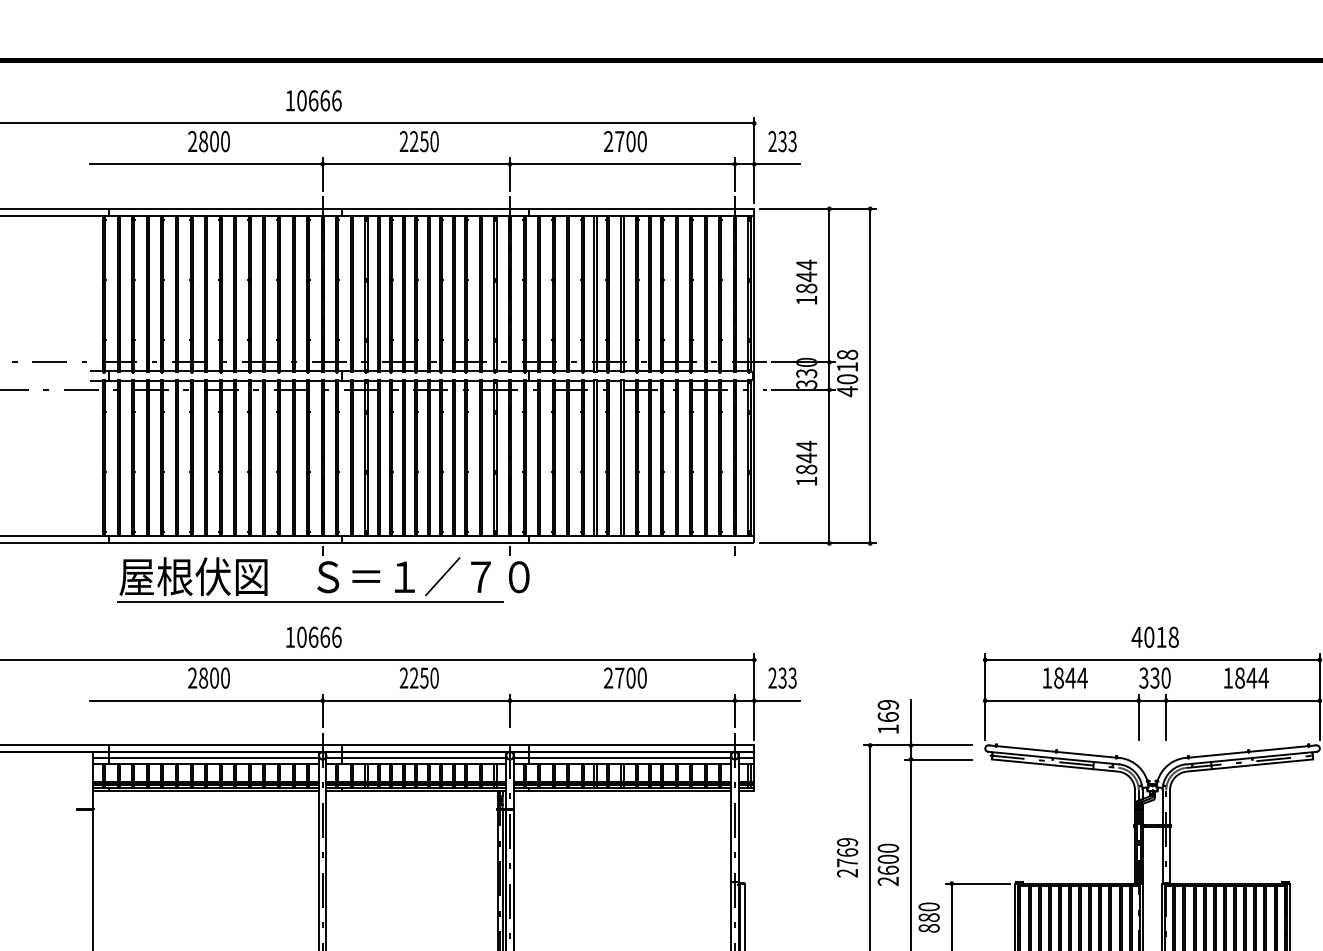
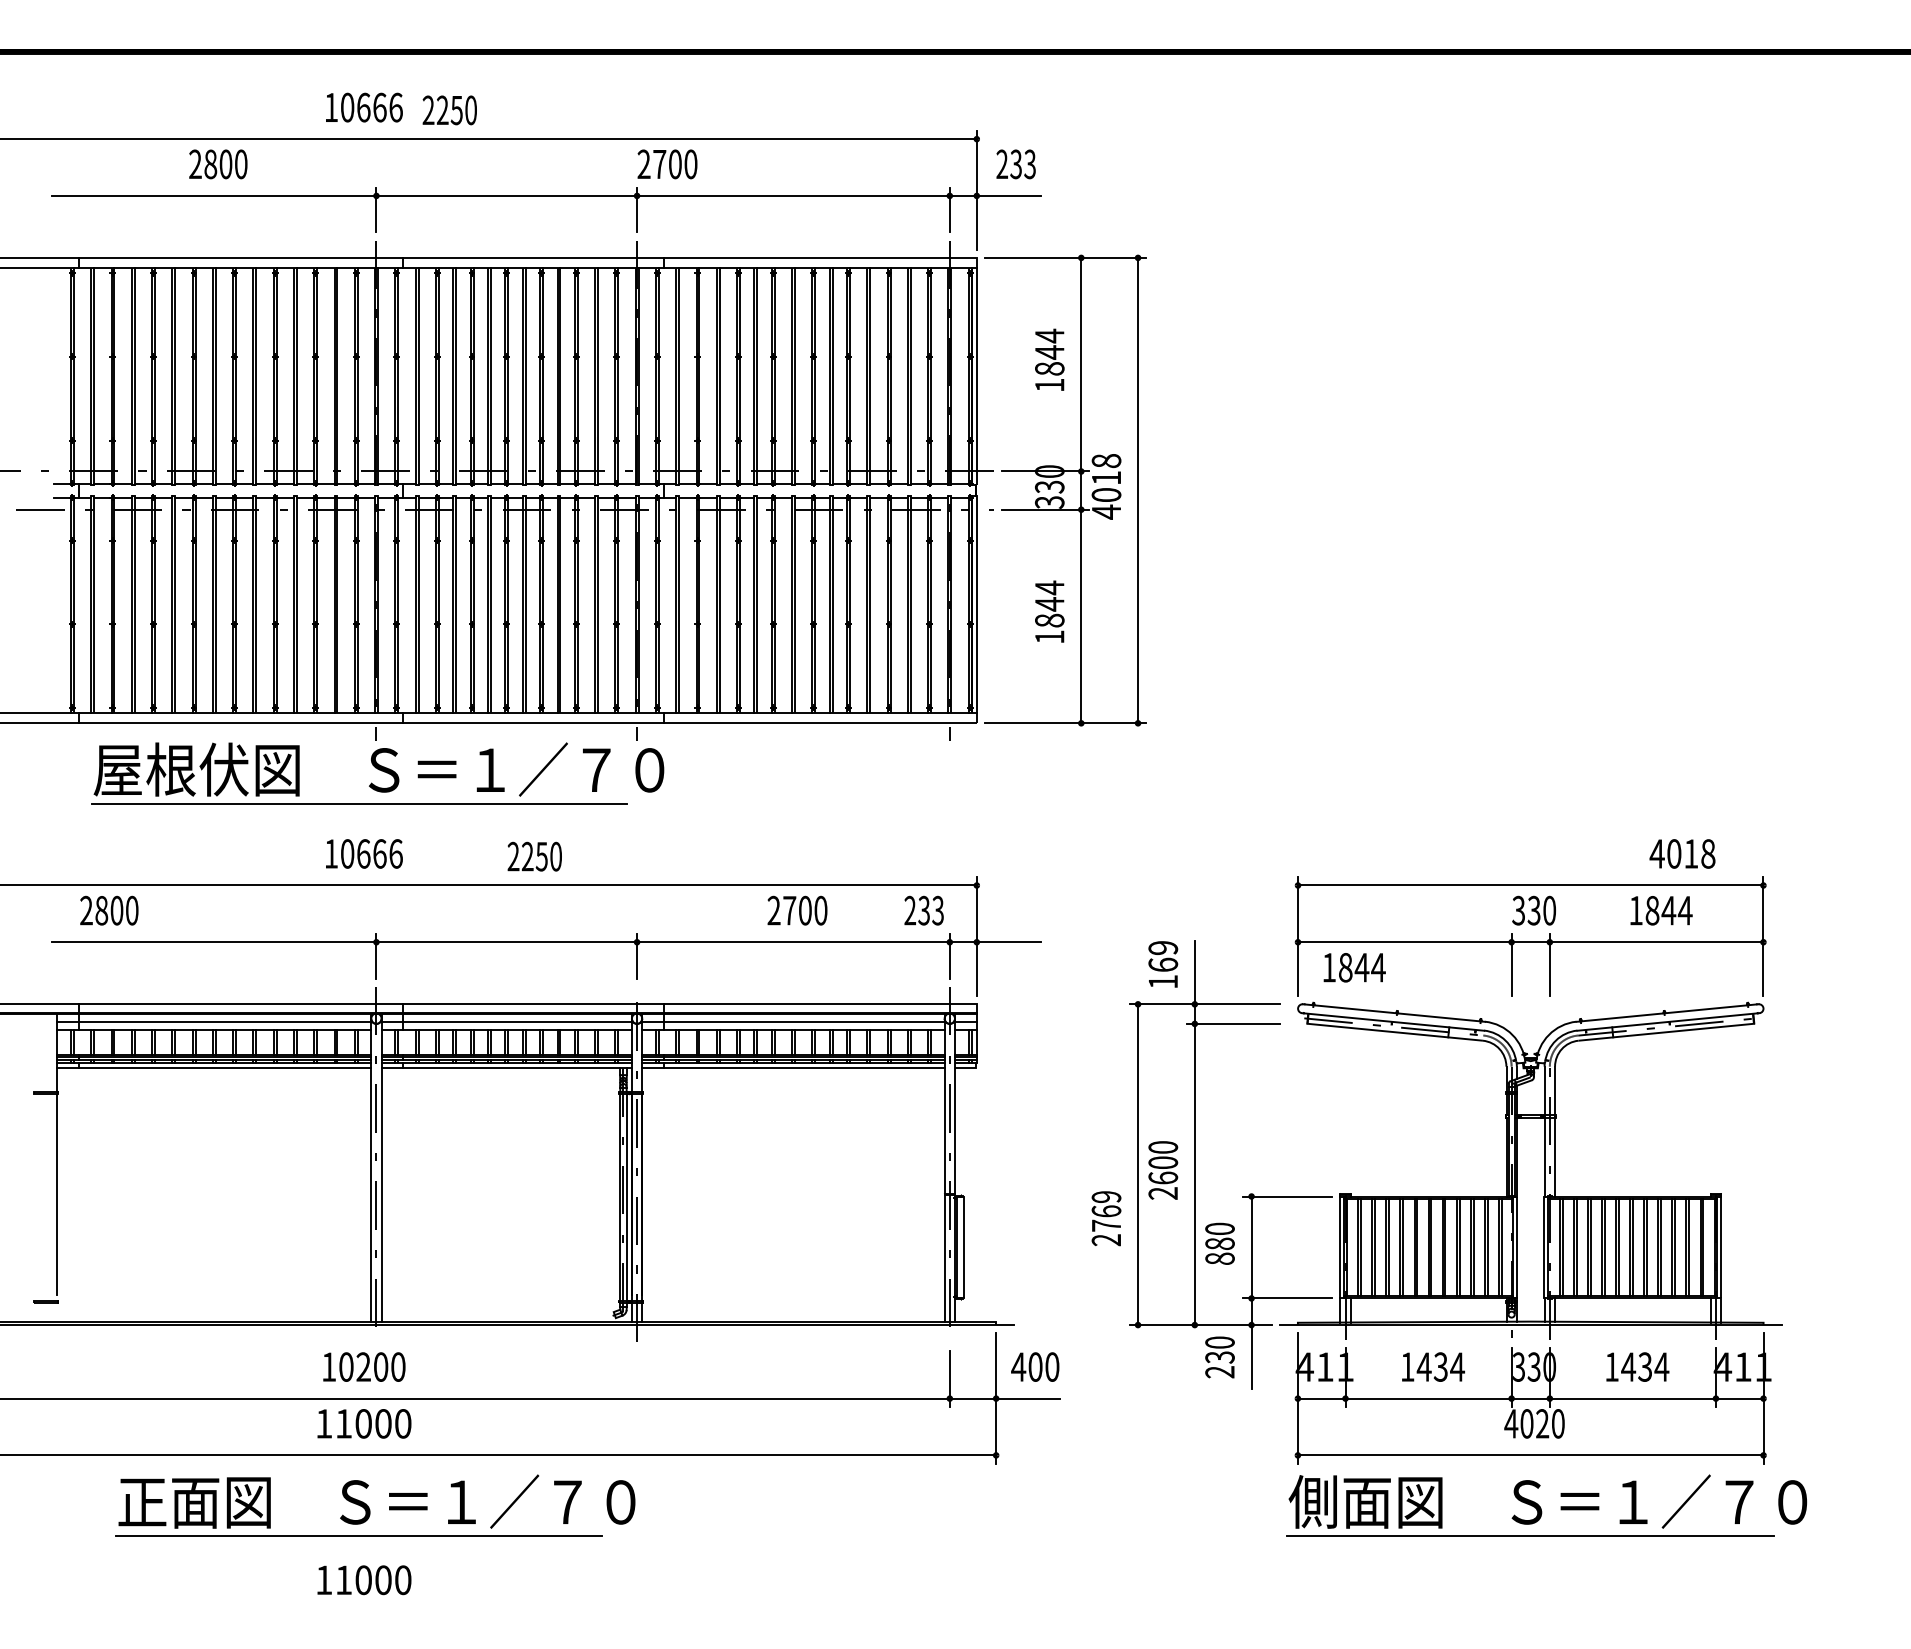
text: (419, 141) -> (449, 110), moved
text: (625, 141) -> (667, 164), moved
text: (1155, 637) -> (1682, 853), moved
text: (209, 677) -> (109, 910), moved
text: (419, 677) -> (534, 856), moved
text: (782, 677) -> (923, 910), moved
text: (1065, 677) -> (1354, 967), moved
text: (847, 857) -> (1106, 1218), moved

